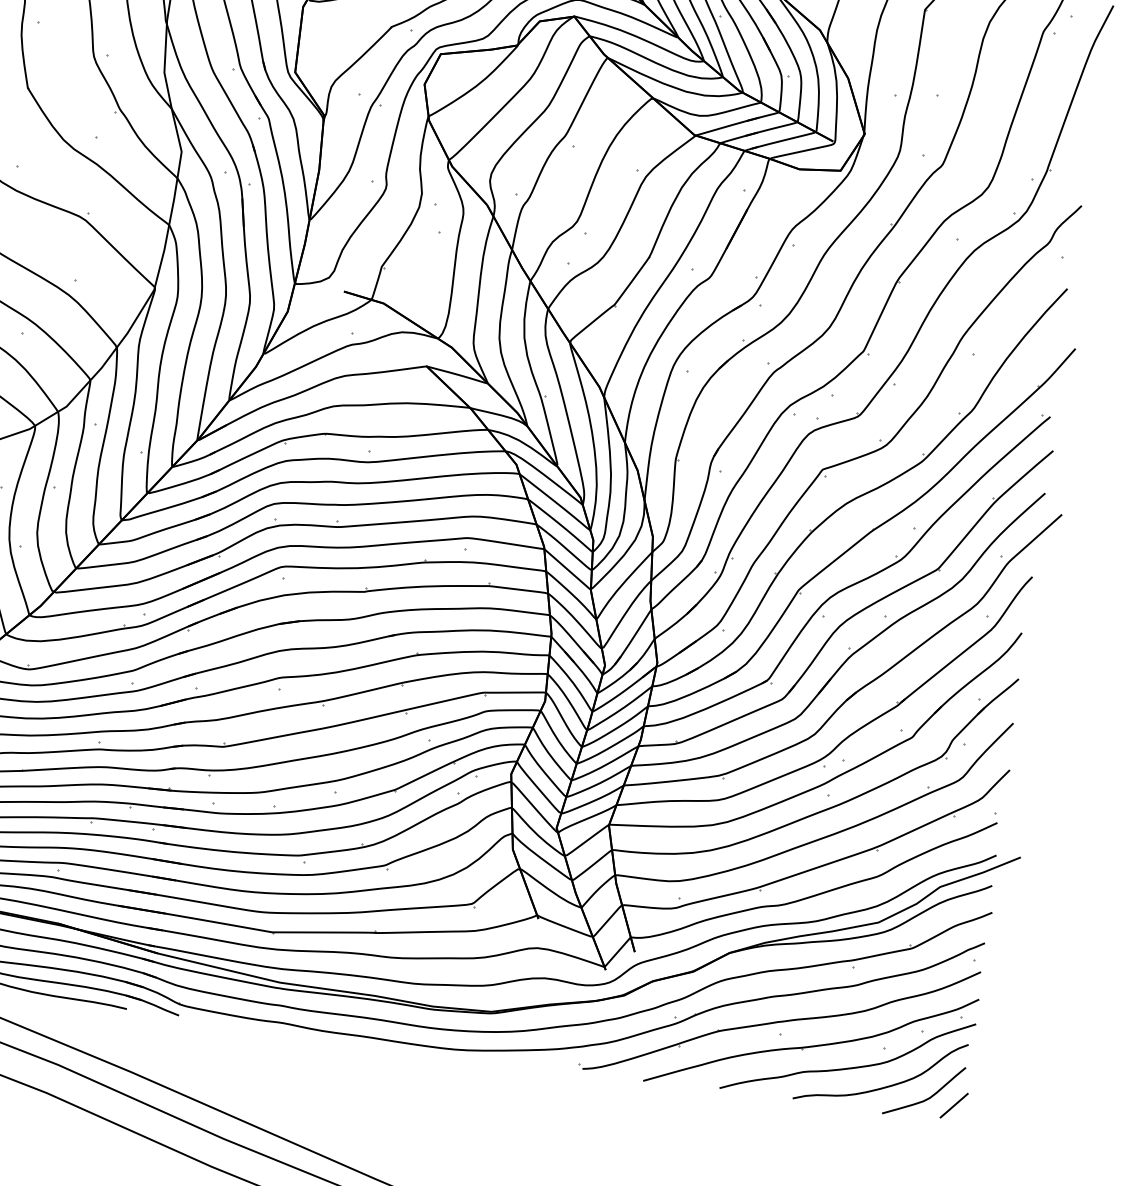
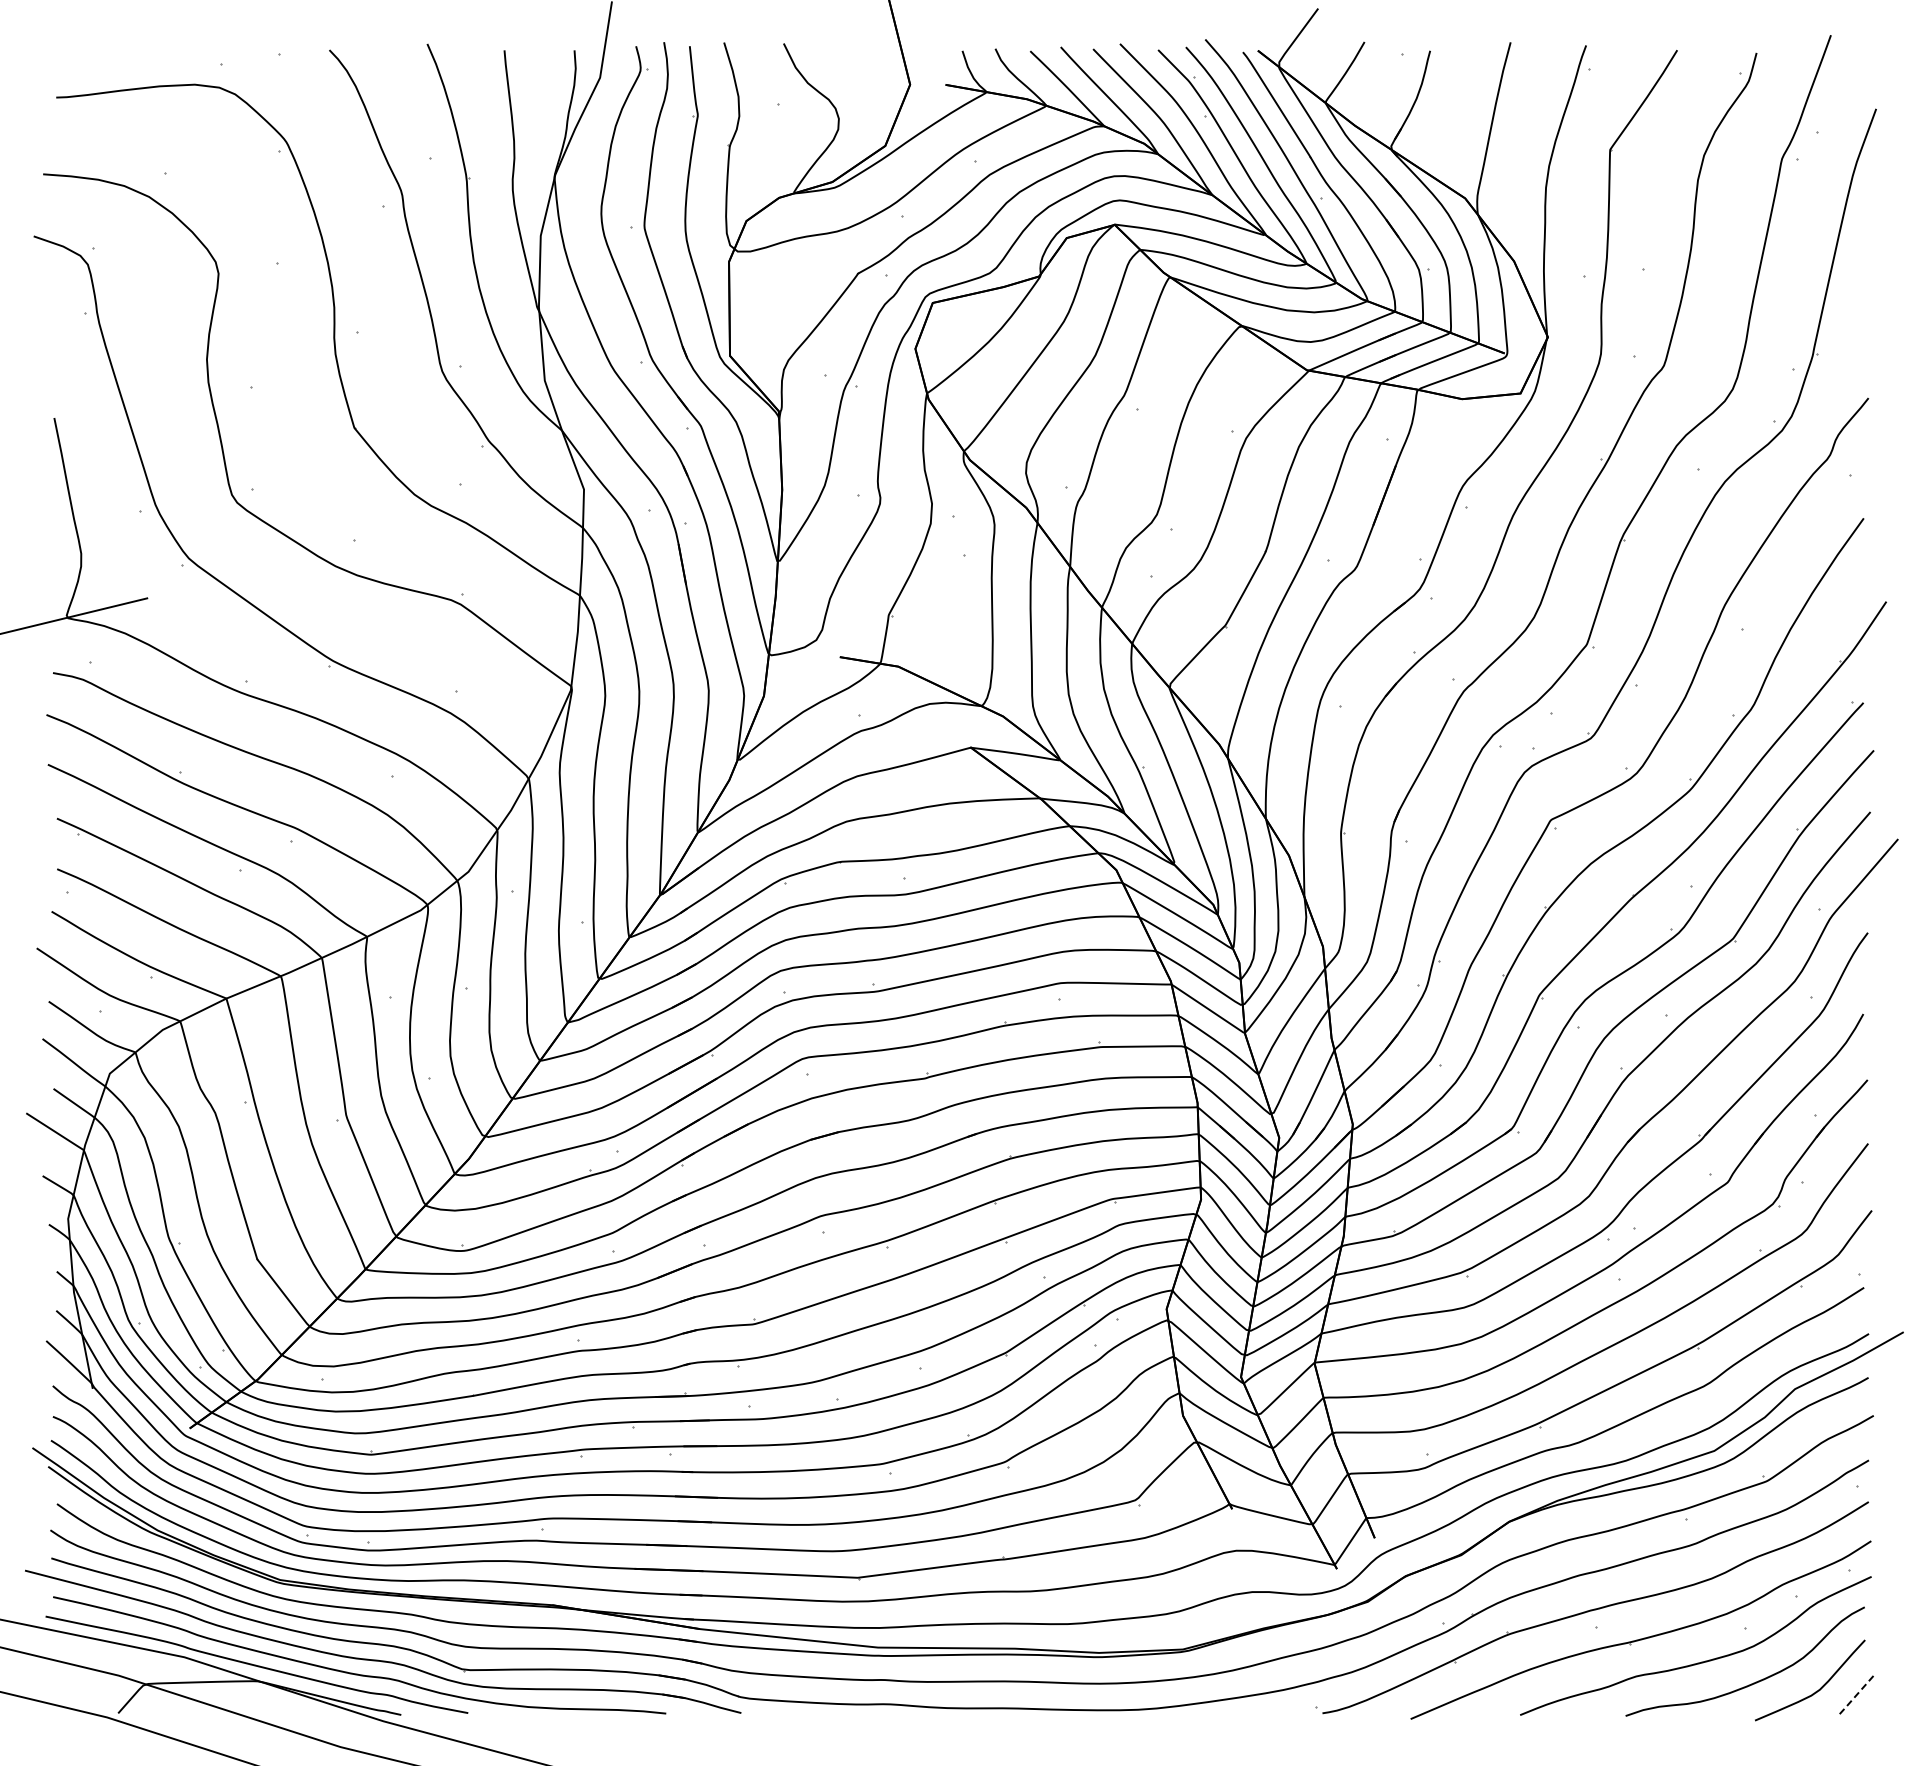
line: (954, 1105) -> (1855, 1696), solid -> dashed

